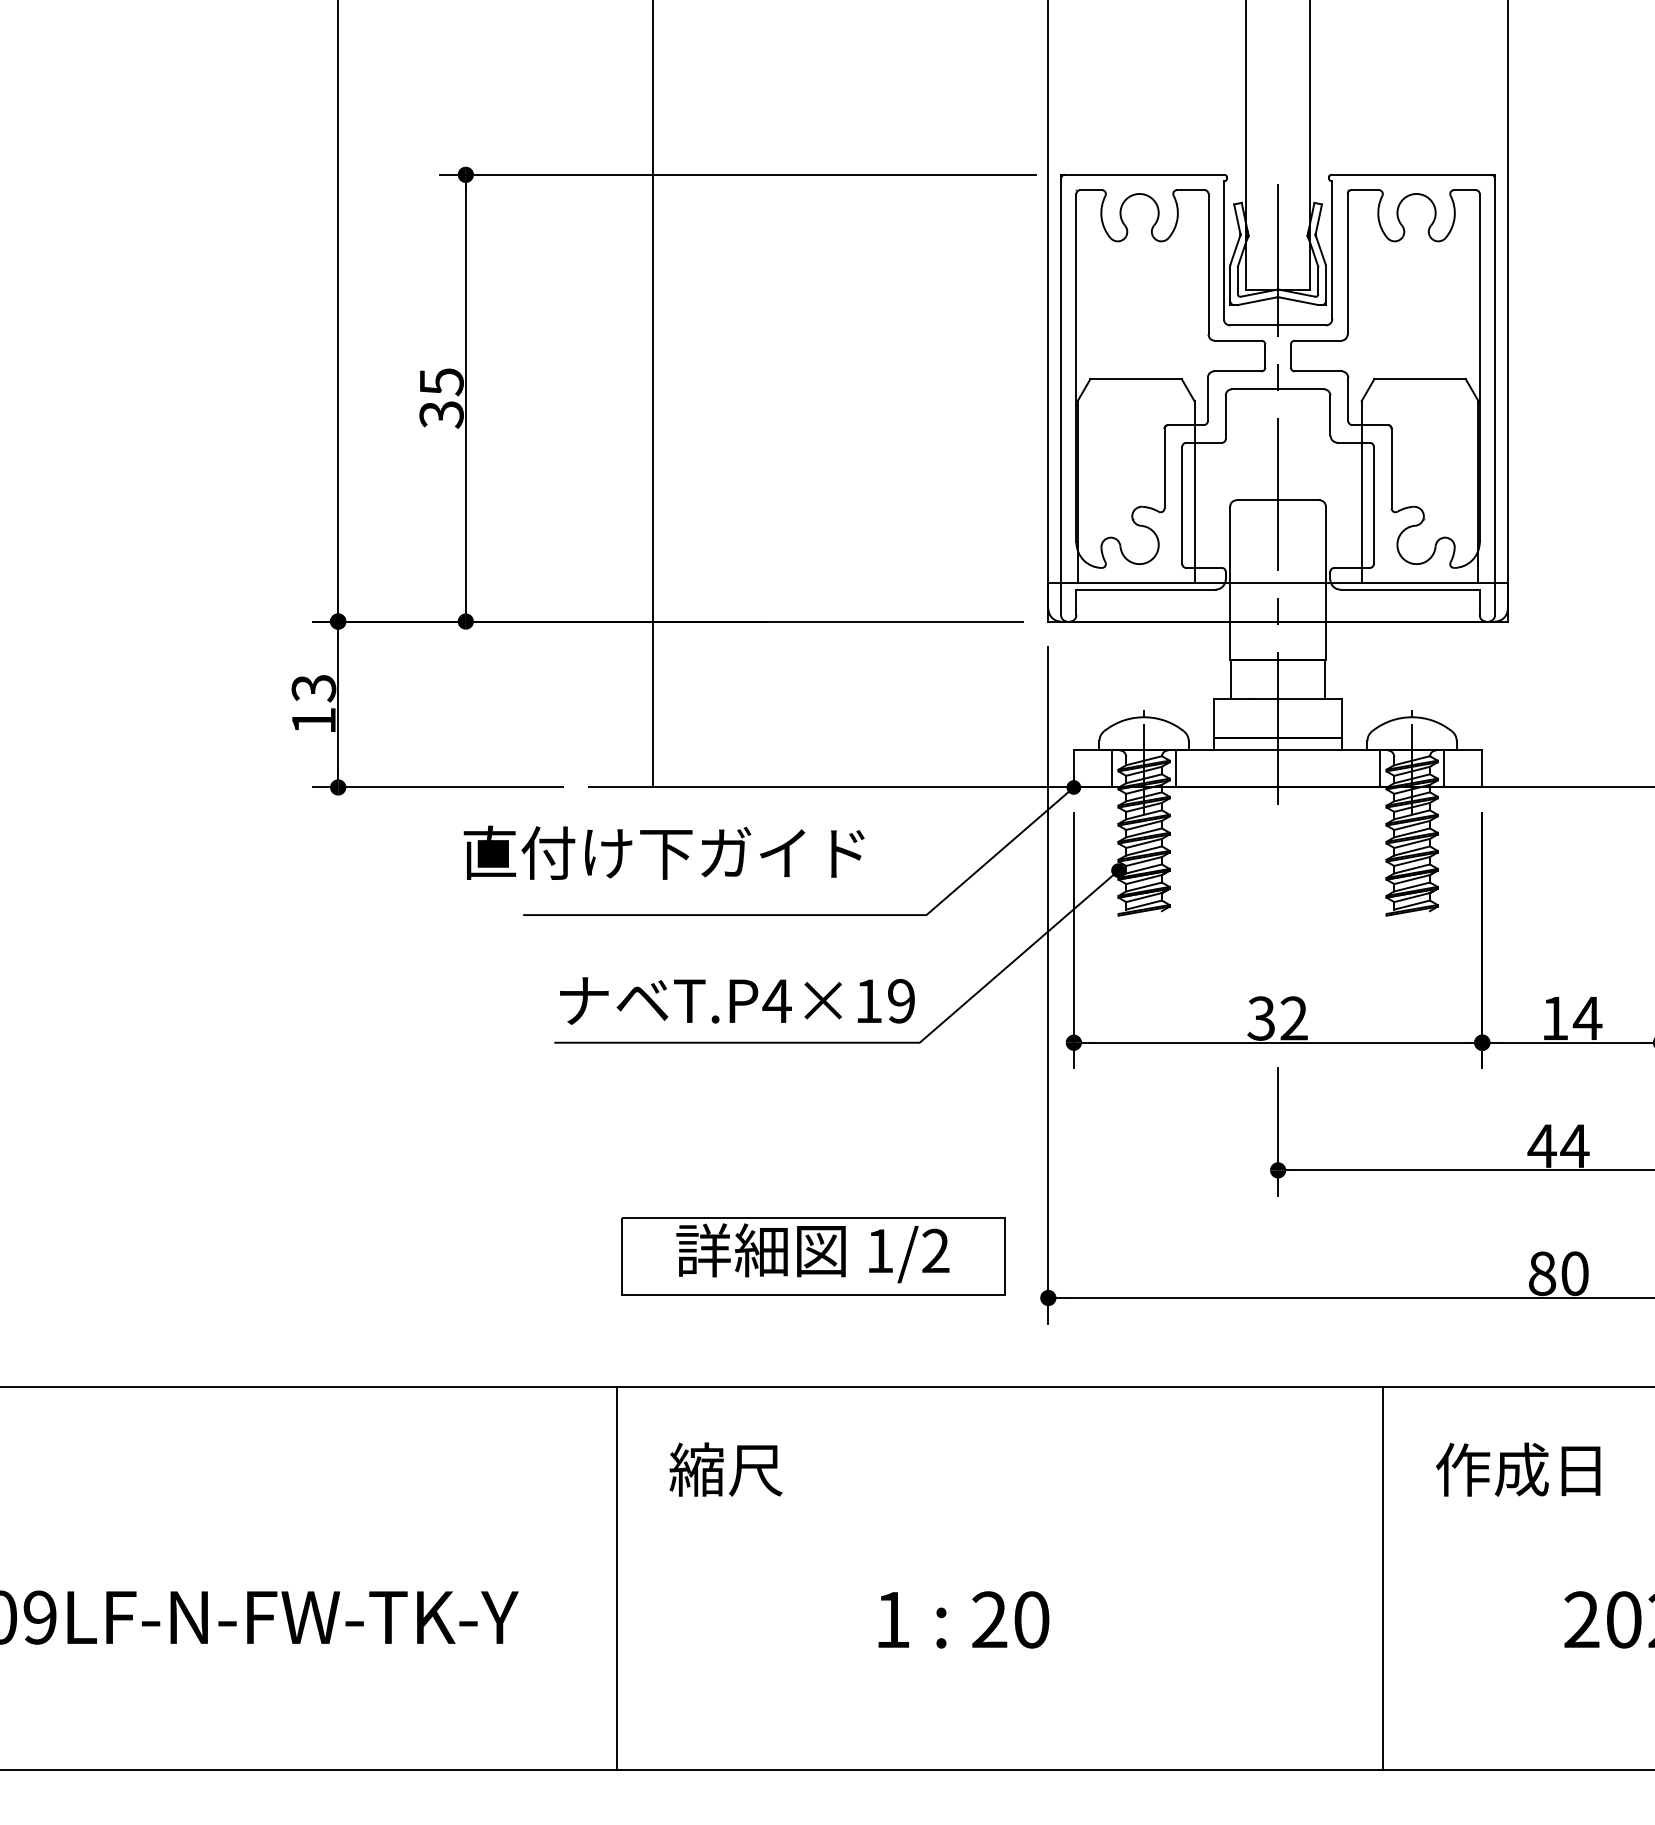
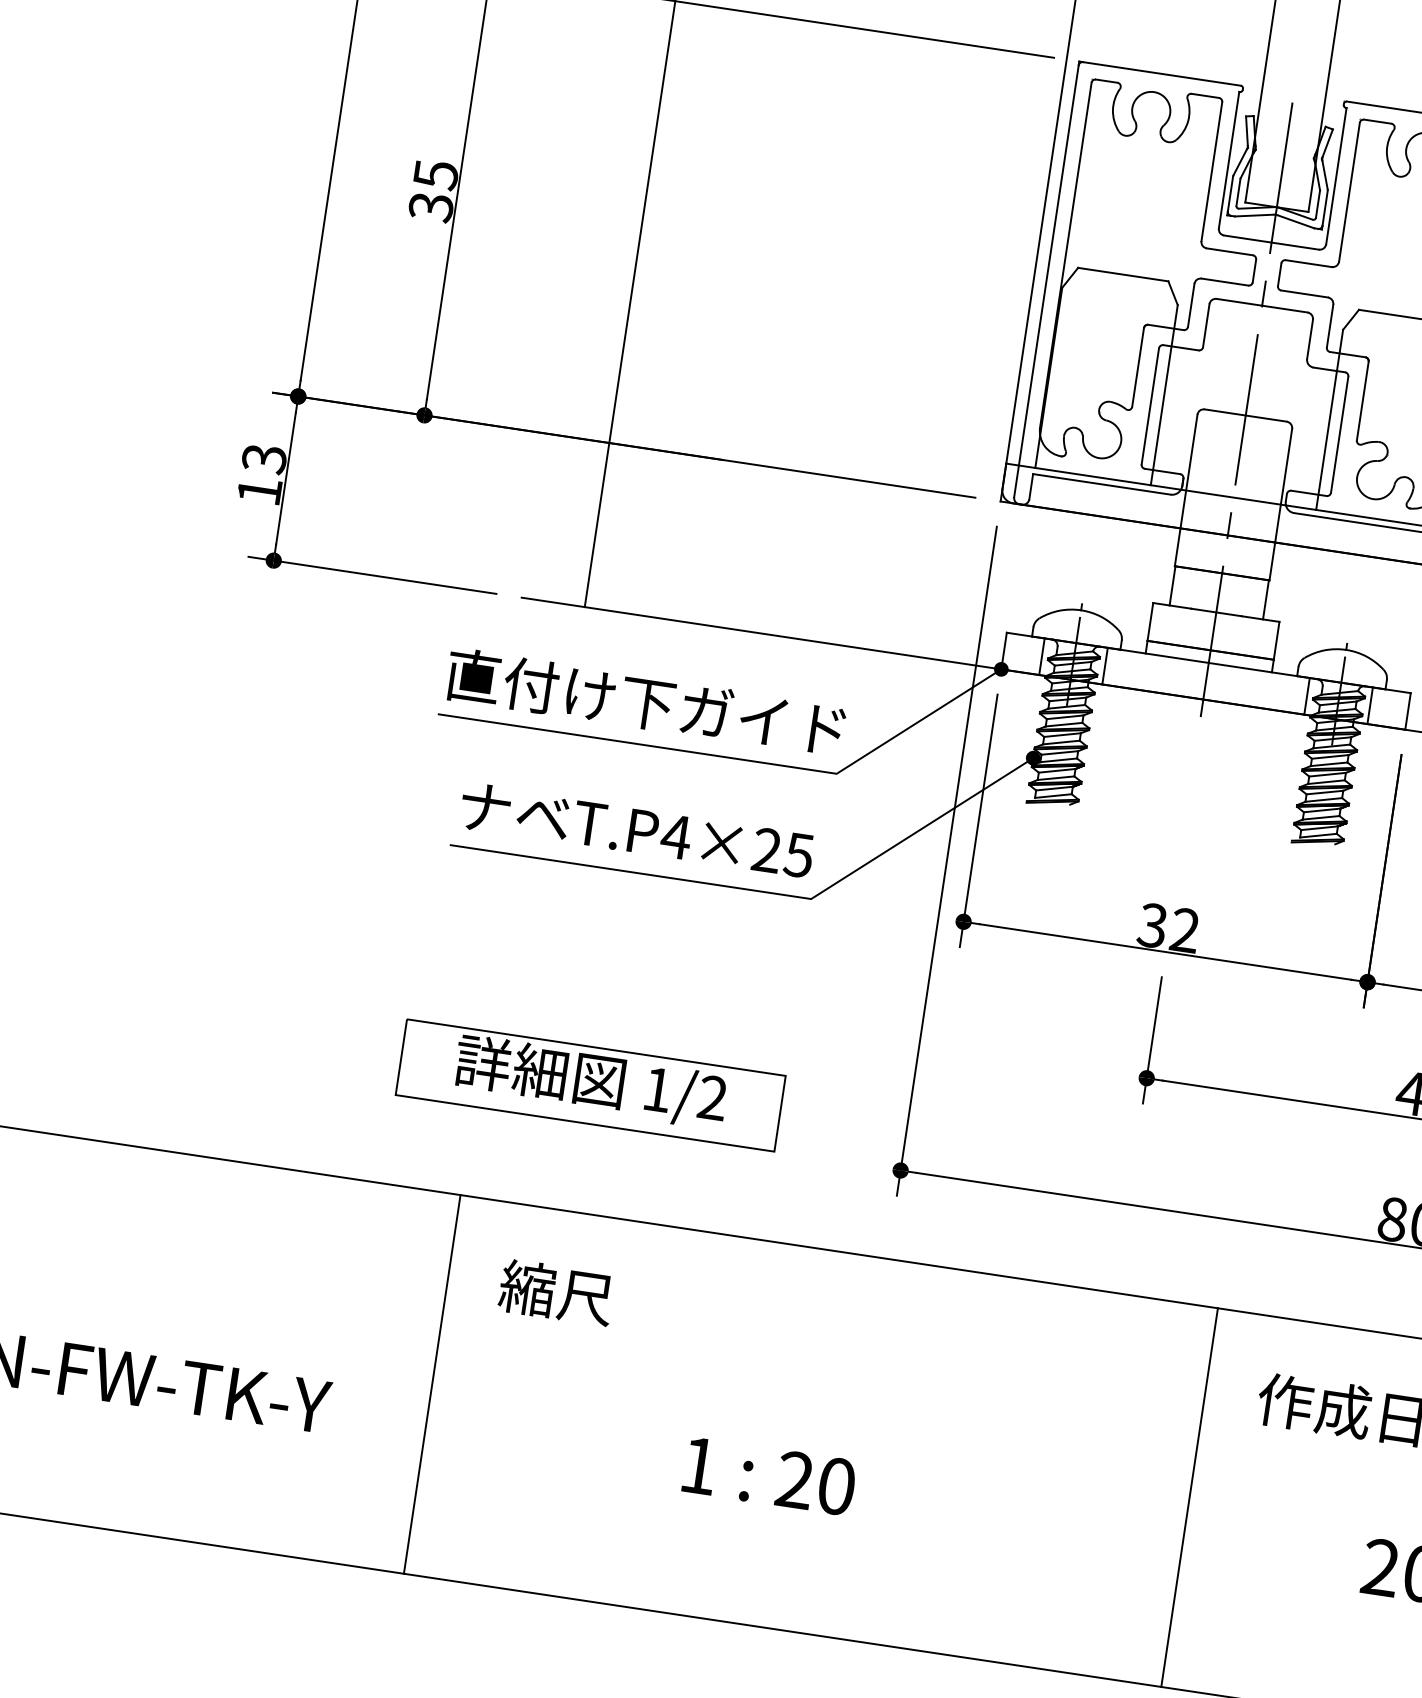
text: (663, 852) -> (645, 702), moved
text: (884, 1001) -> (782, 853), T.P4×19 -> T.P4×25
part: (813, 1256) -> (590, 1085), moved

